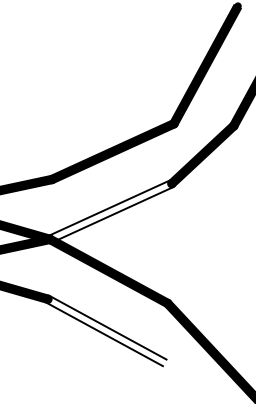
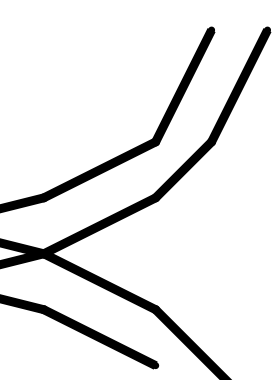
fill: (110, 211) -> (99, 225), added
fill: (106, 331) -> (99, 337), added

